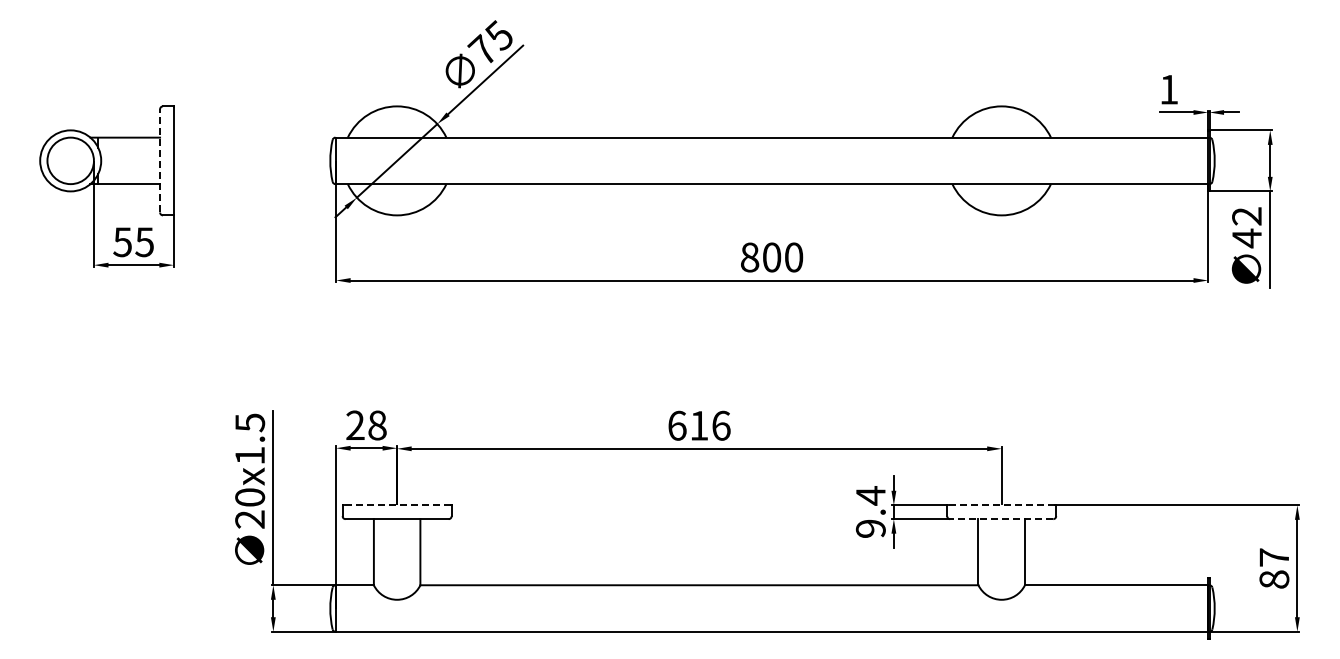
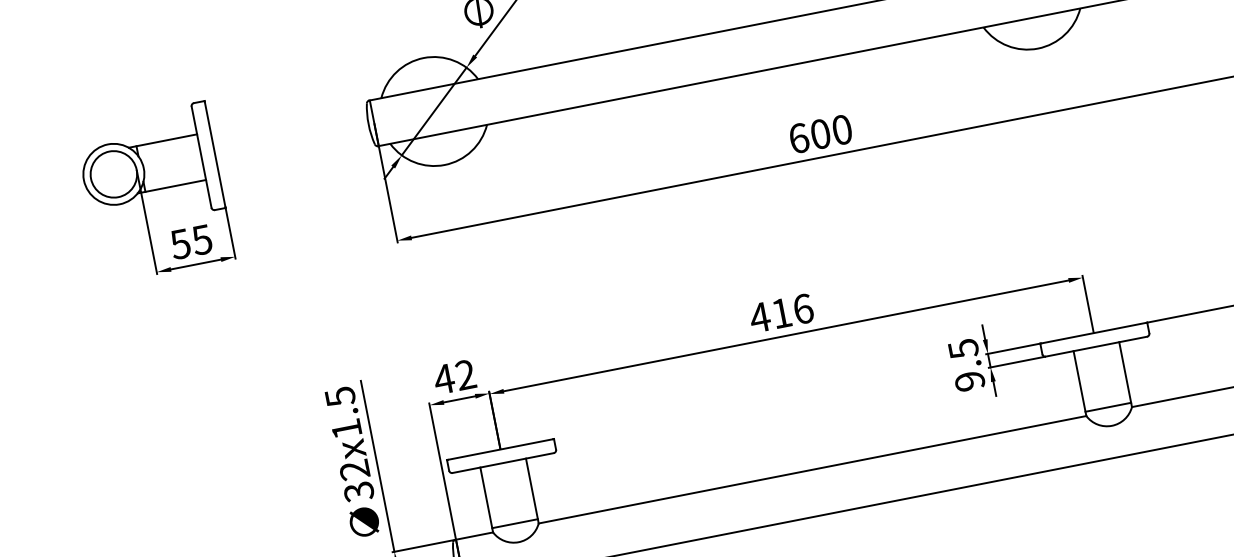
line: (160, 160) -> (201, 156), dashed -> solid
text: (750, 257) -> (799, 138), 800 -> 600
text: (365, 425) -> (454, 377), 28 -> 42
text: (677, 425) -> (760, 317), 616 -> 416
text: (870, 495) -> (963, 348), 9.4 -> 9.5
line: (397, 505) -> (500, 449), dashed -> solid
line: (1001, 505) -> (1093, 333), dashed -> solid
text: (250, 508) -> (357, 480), 20x1.5 -> 32x1.5
line: (1001, 519) -> (1096, 347), dashed -> solid
line: (396, 580) -> (514, 523), added
line: (1001, 580) -> (1108, 406), added

